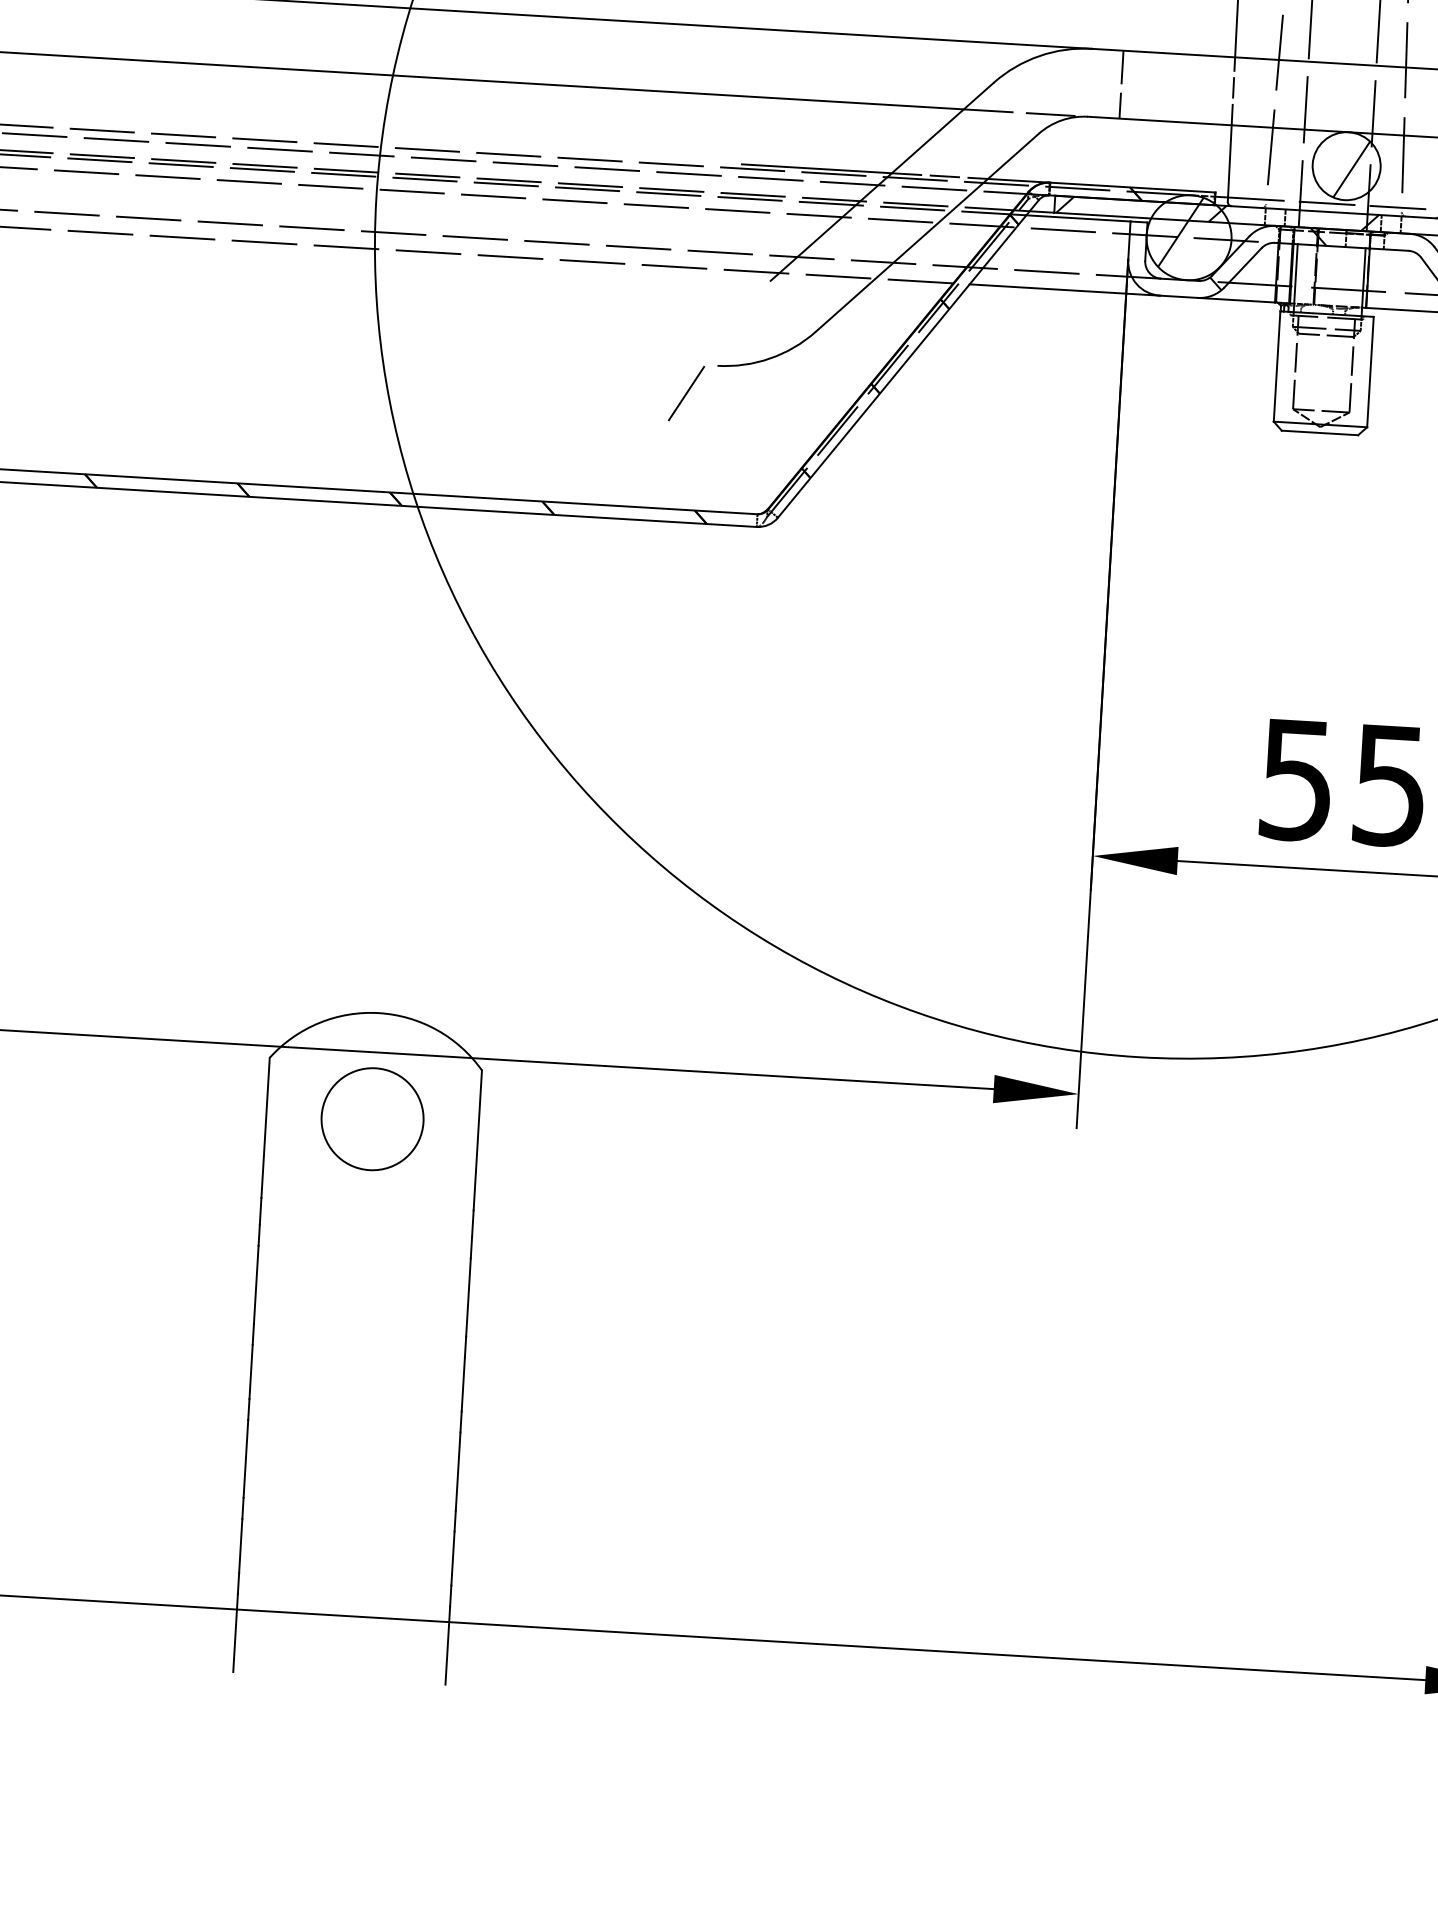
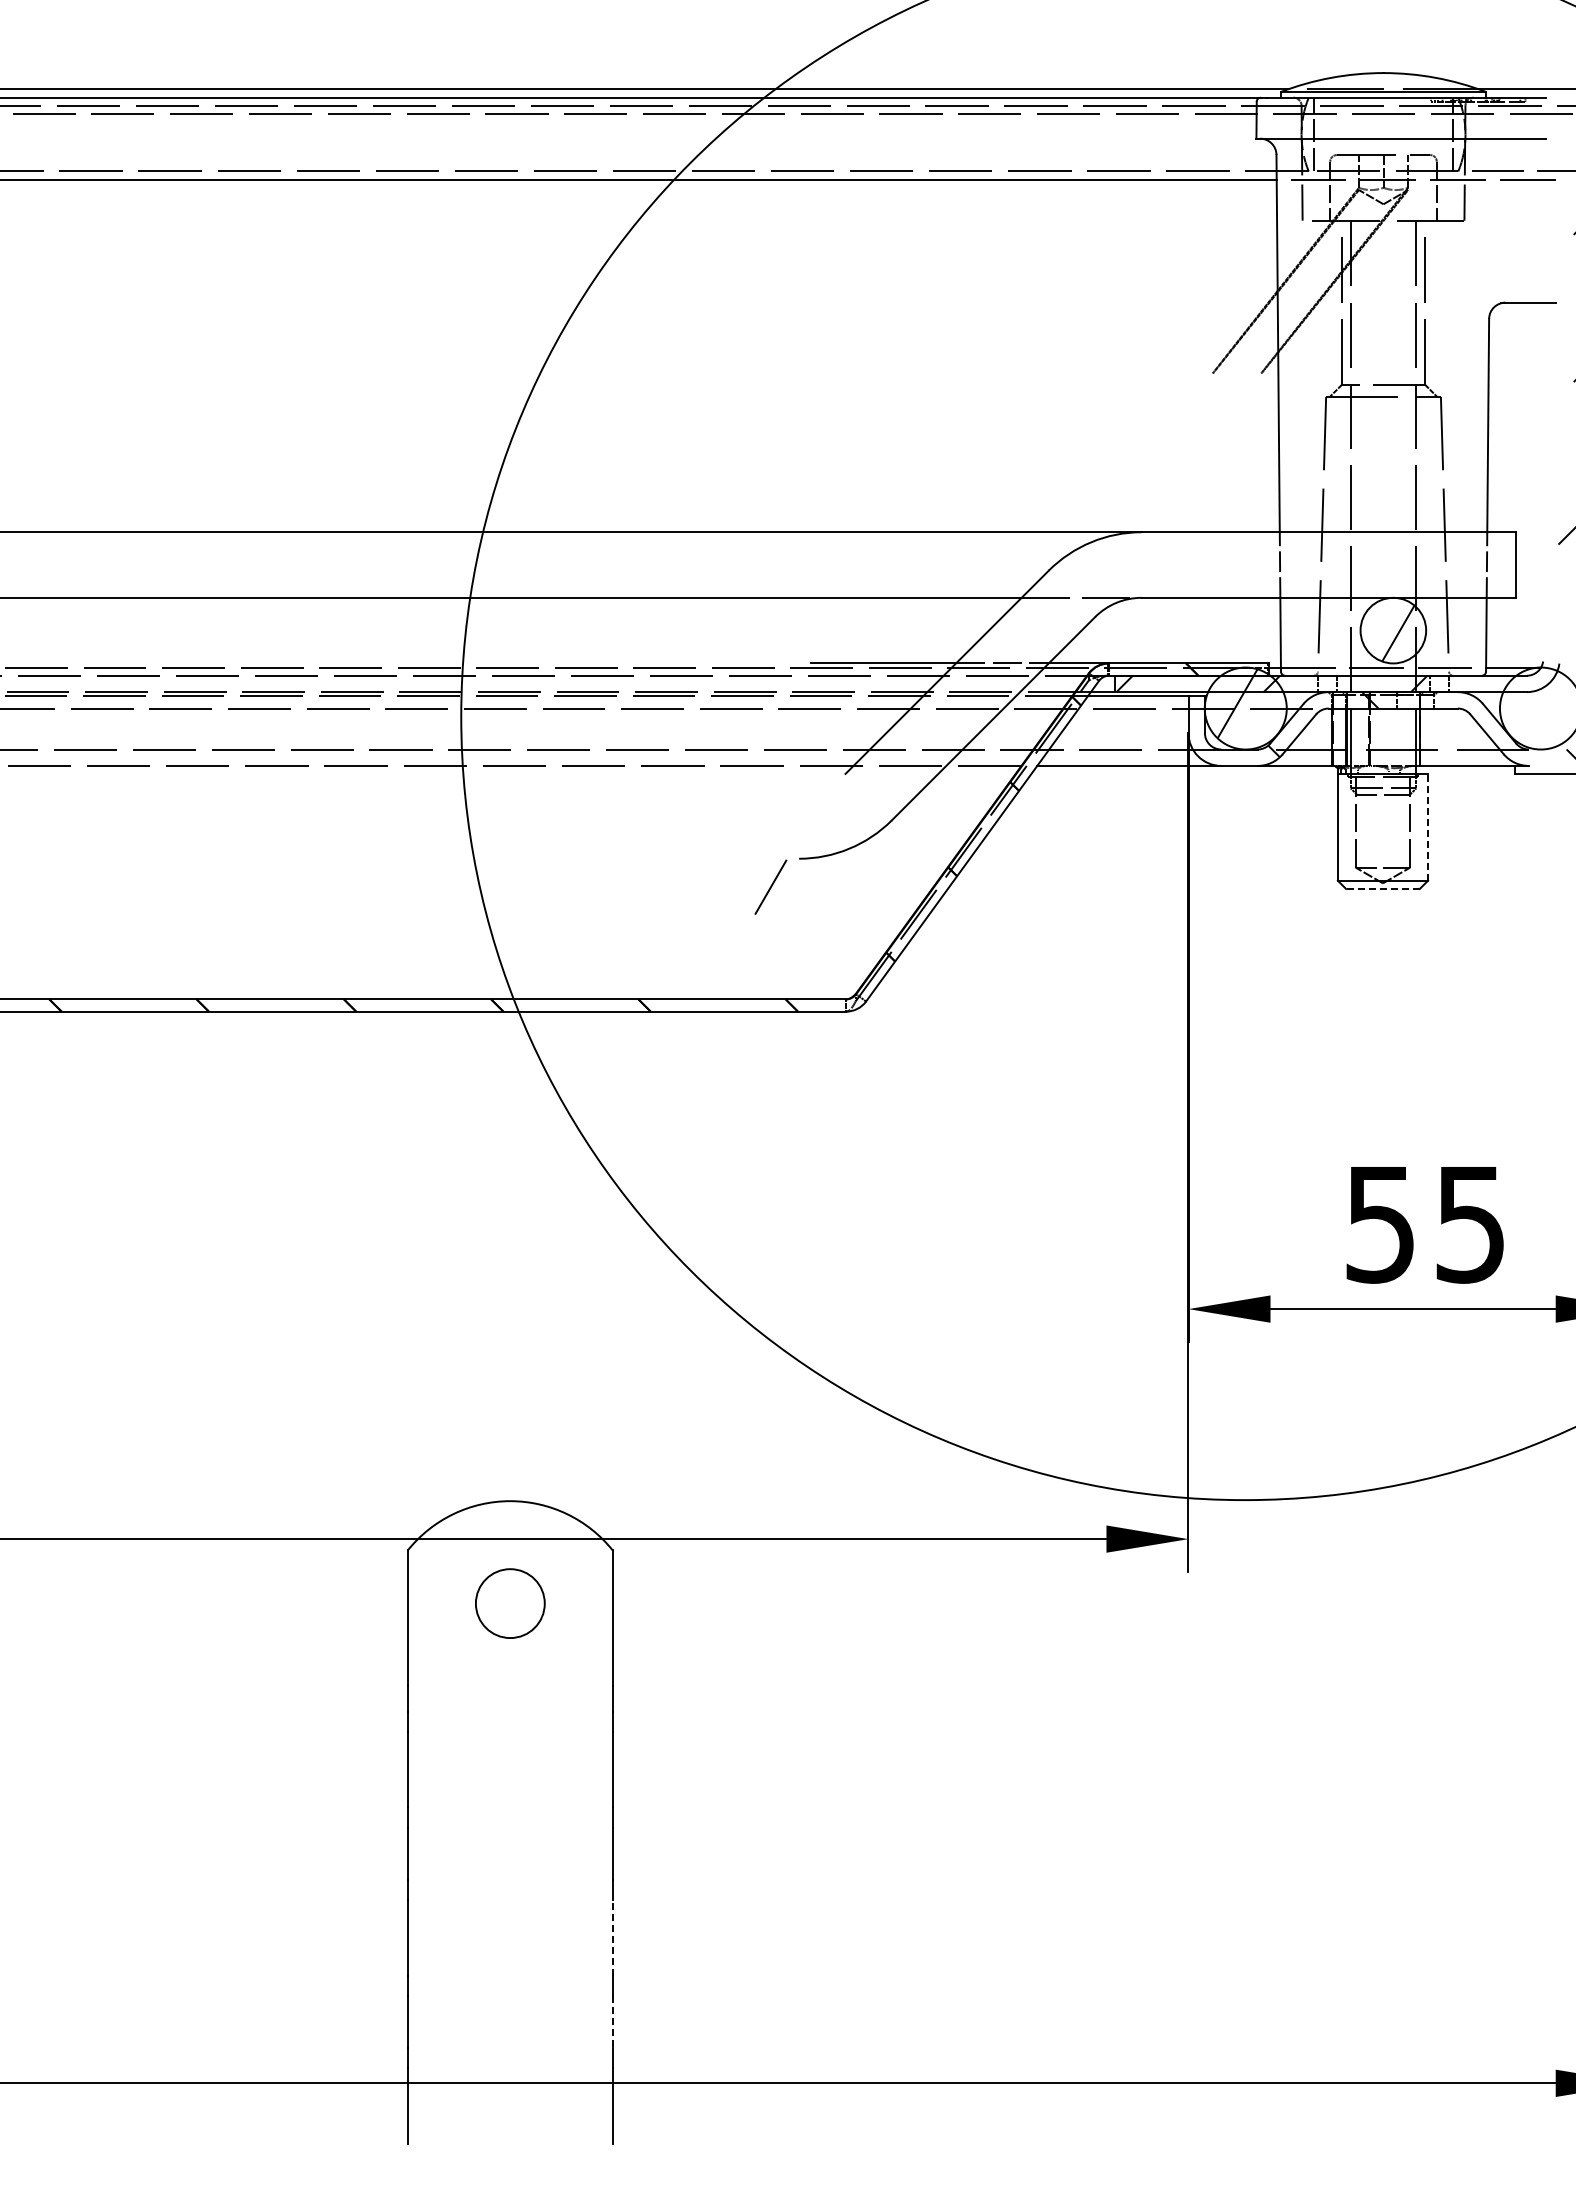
line: (1121, 84) -> (1171, 564), removed
line: (1370, 371) -> (1428, 826), solid -> dashed
line: (1319, 432) -> (1382, 888), solid -> dashed
circle: (372, 1119) -> (510, 1603), size x0.7
line: (457, 1471) -> (612, 1937), solid -> dashed
line: (452, 1559) -> (612, 2022), solid -> dashed

